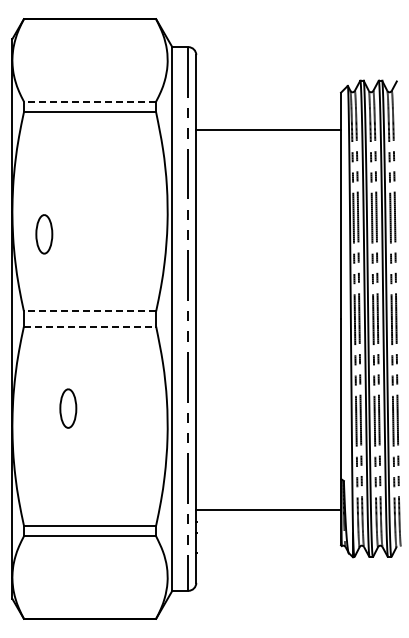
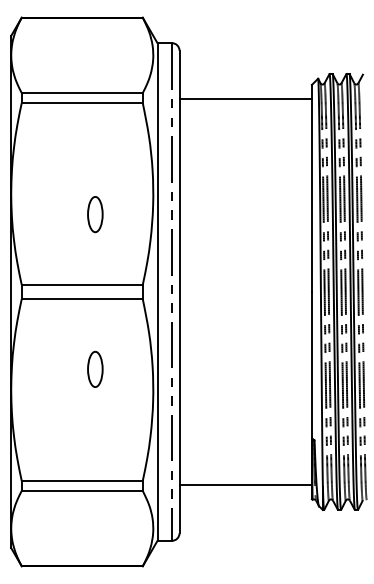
line: (89, 101) -> (81, 92), dashed -> solid
line: (268, 130) -> (245, 99), moved
part: (44, 234) -> (95, 214), moved
line: (89, 311) -> (81, 285), dashed -> solid
line: (90, 326) -> (82, 298), dashed -> solid
part: (68, 408) -> (95, 369), moved
line: (268, 509) -> (245, 484), moved

